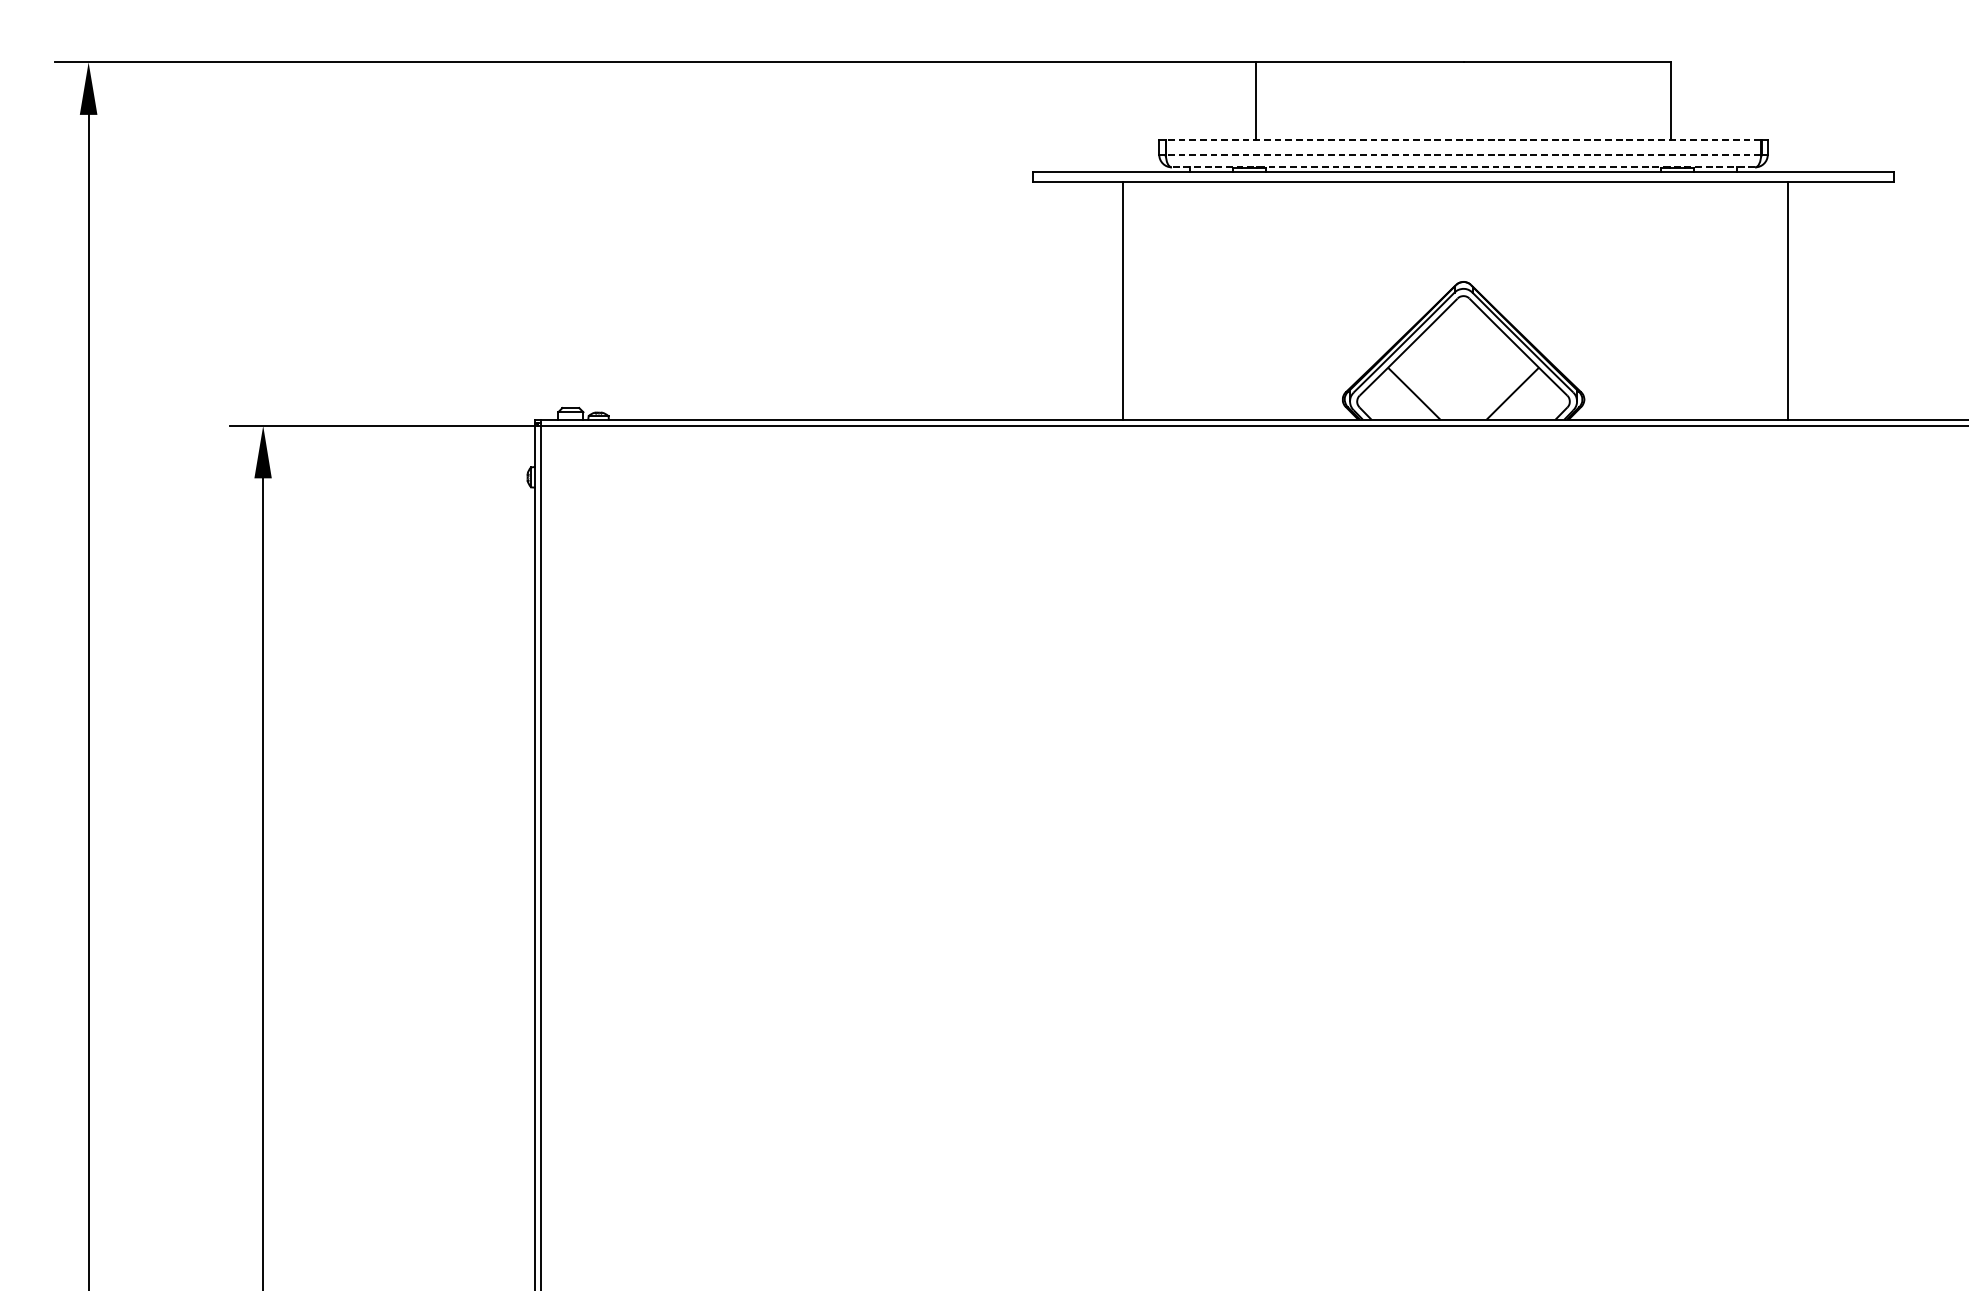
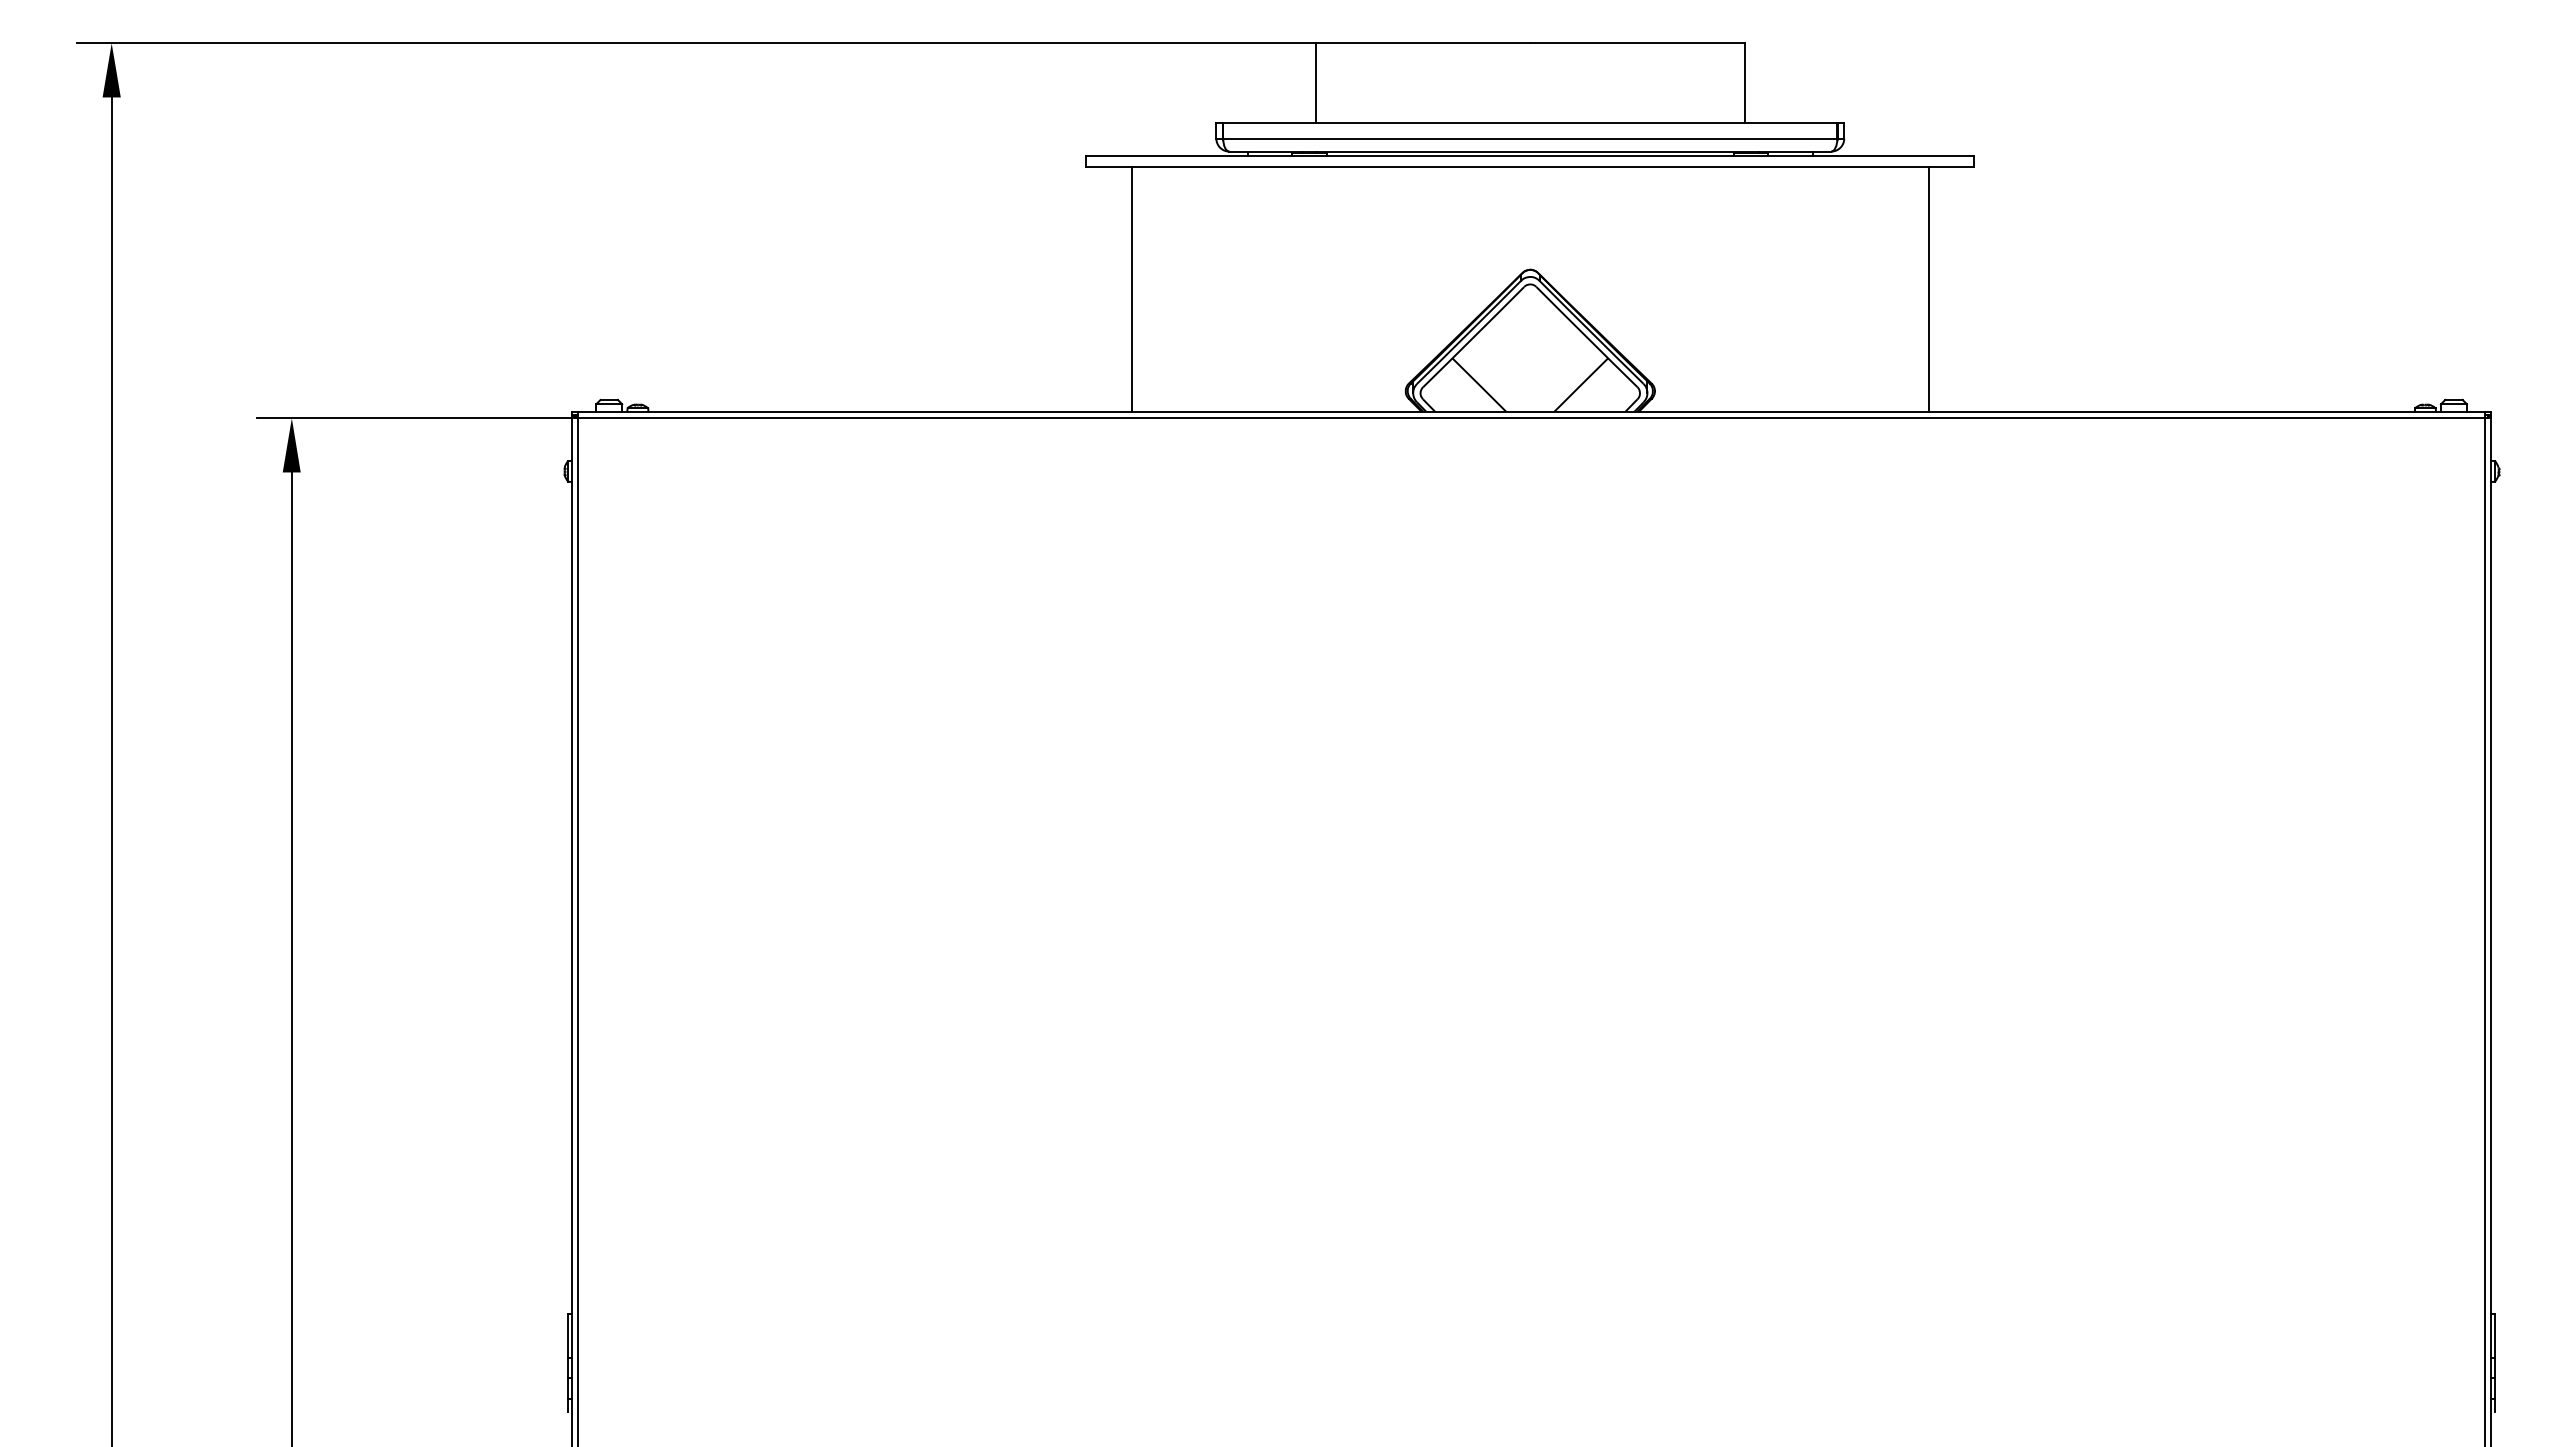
line: (1462, 140) -> (1529, 123), dashed -> solid
line: (1462, 154) -> (1529, 138), dashed -> solid
line: (1463, 167) -> (1530, 151), dashed -> solid
line: (1122, 300) -> (1131, 288), moved
line: (1787, 300) -> (1928, 288), moved

